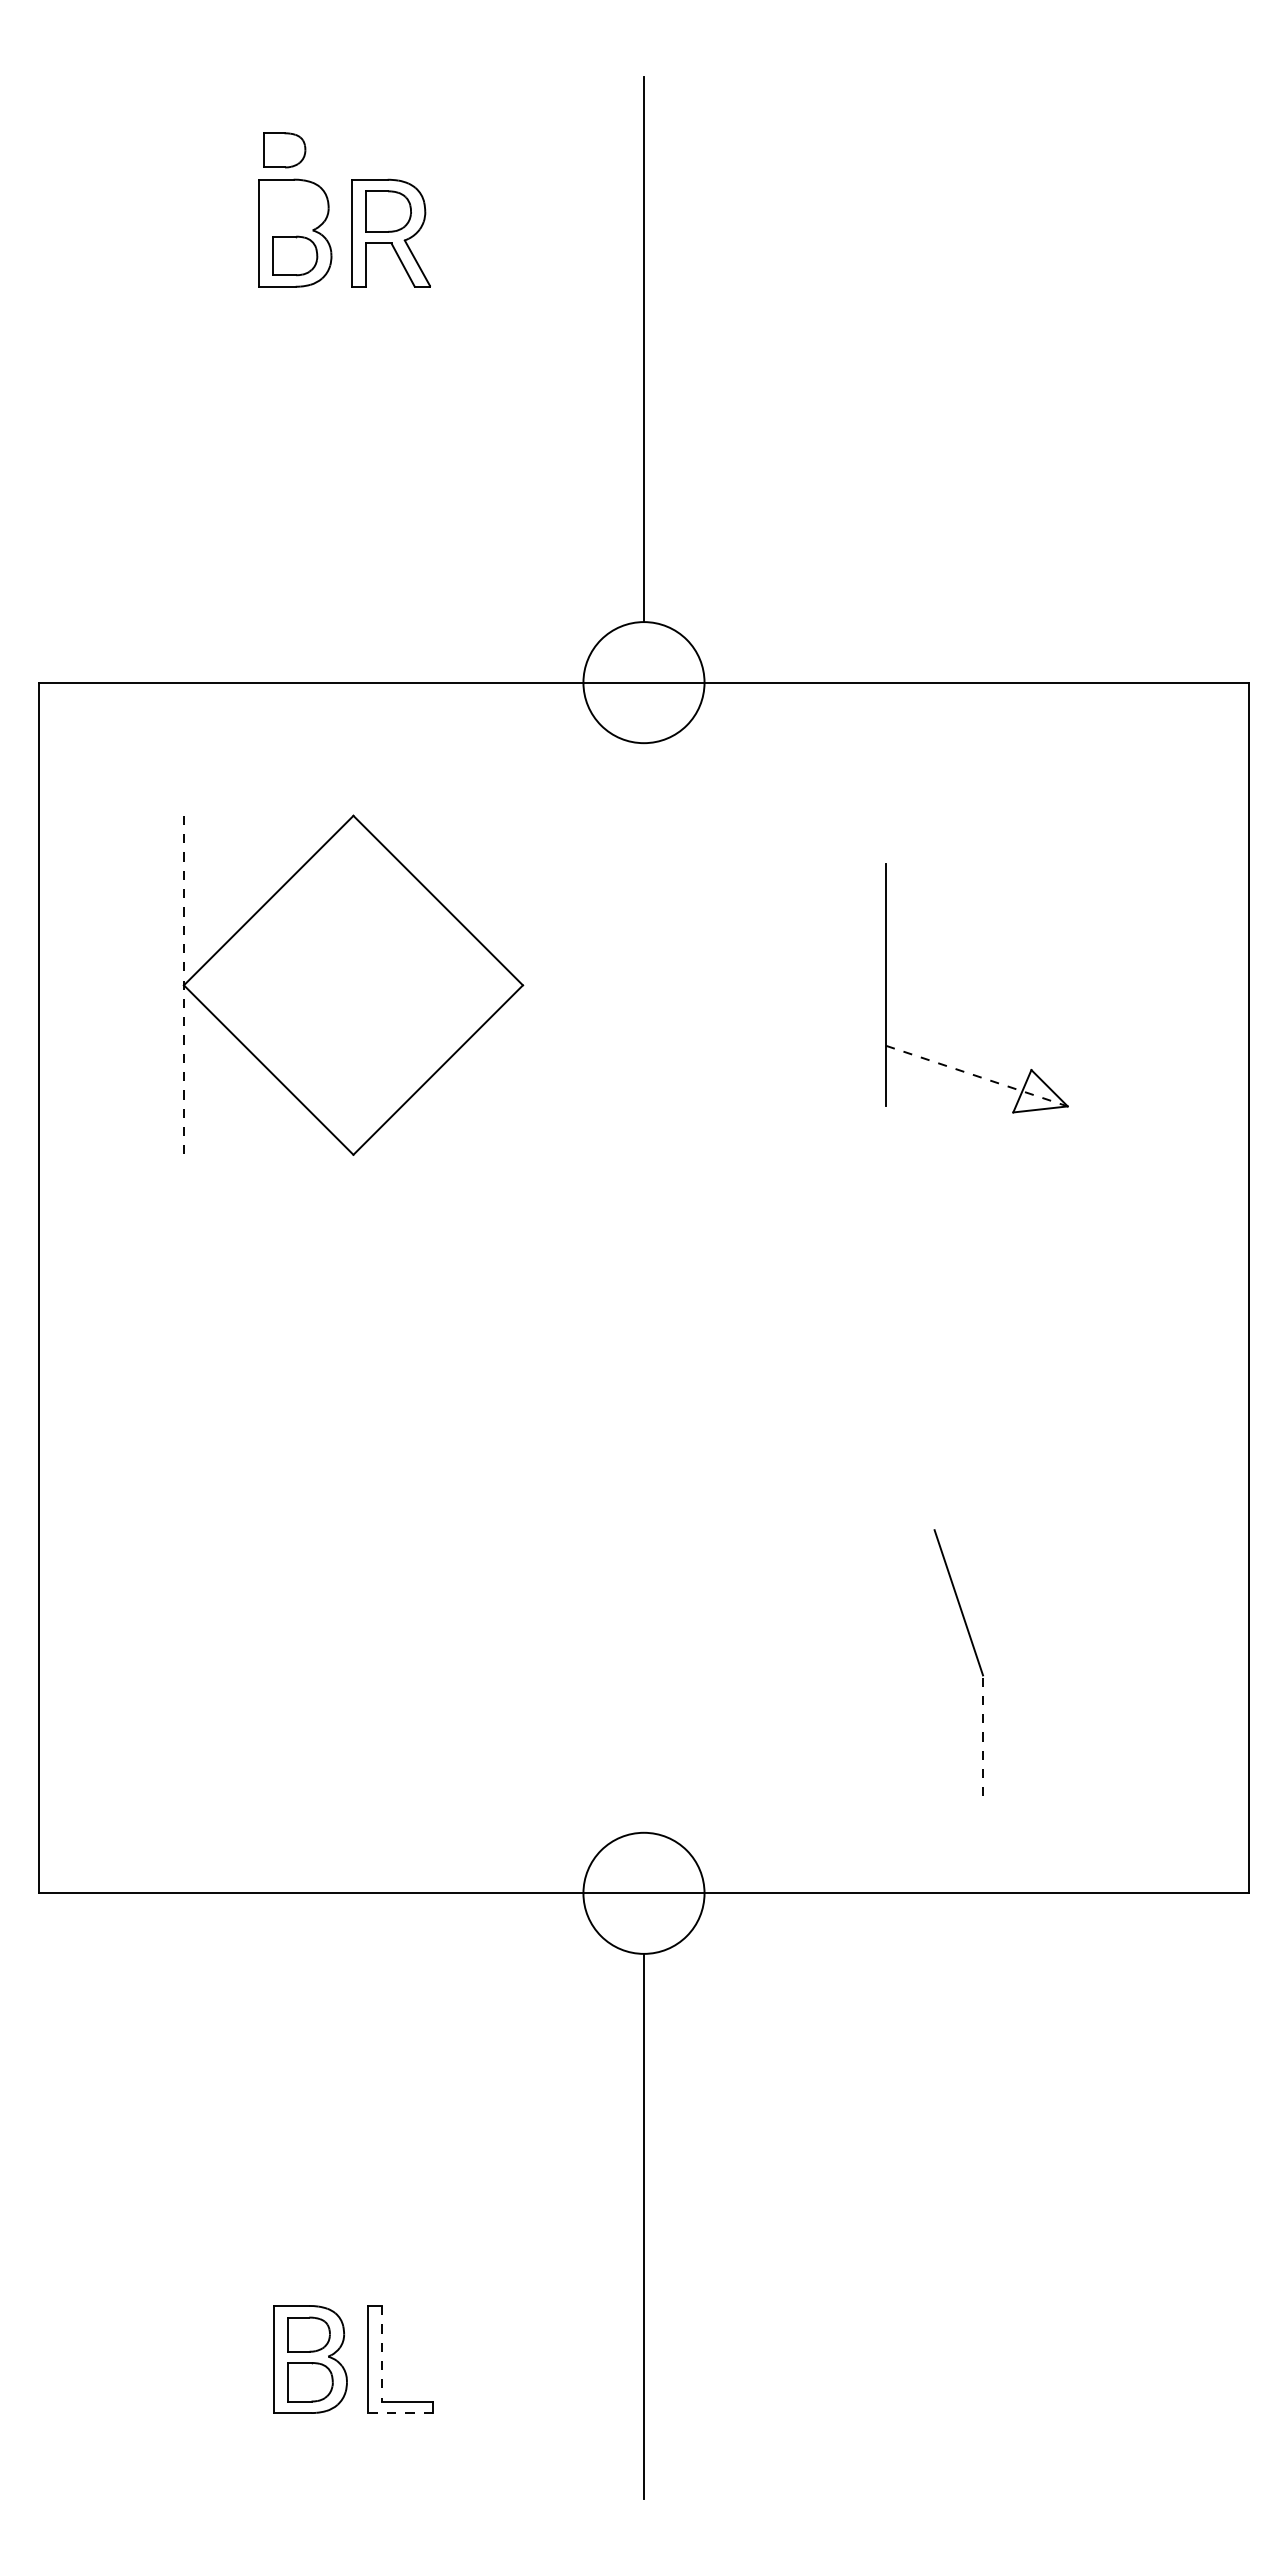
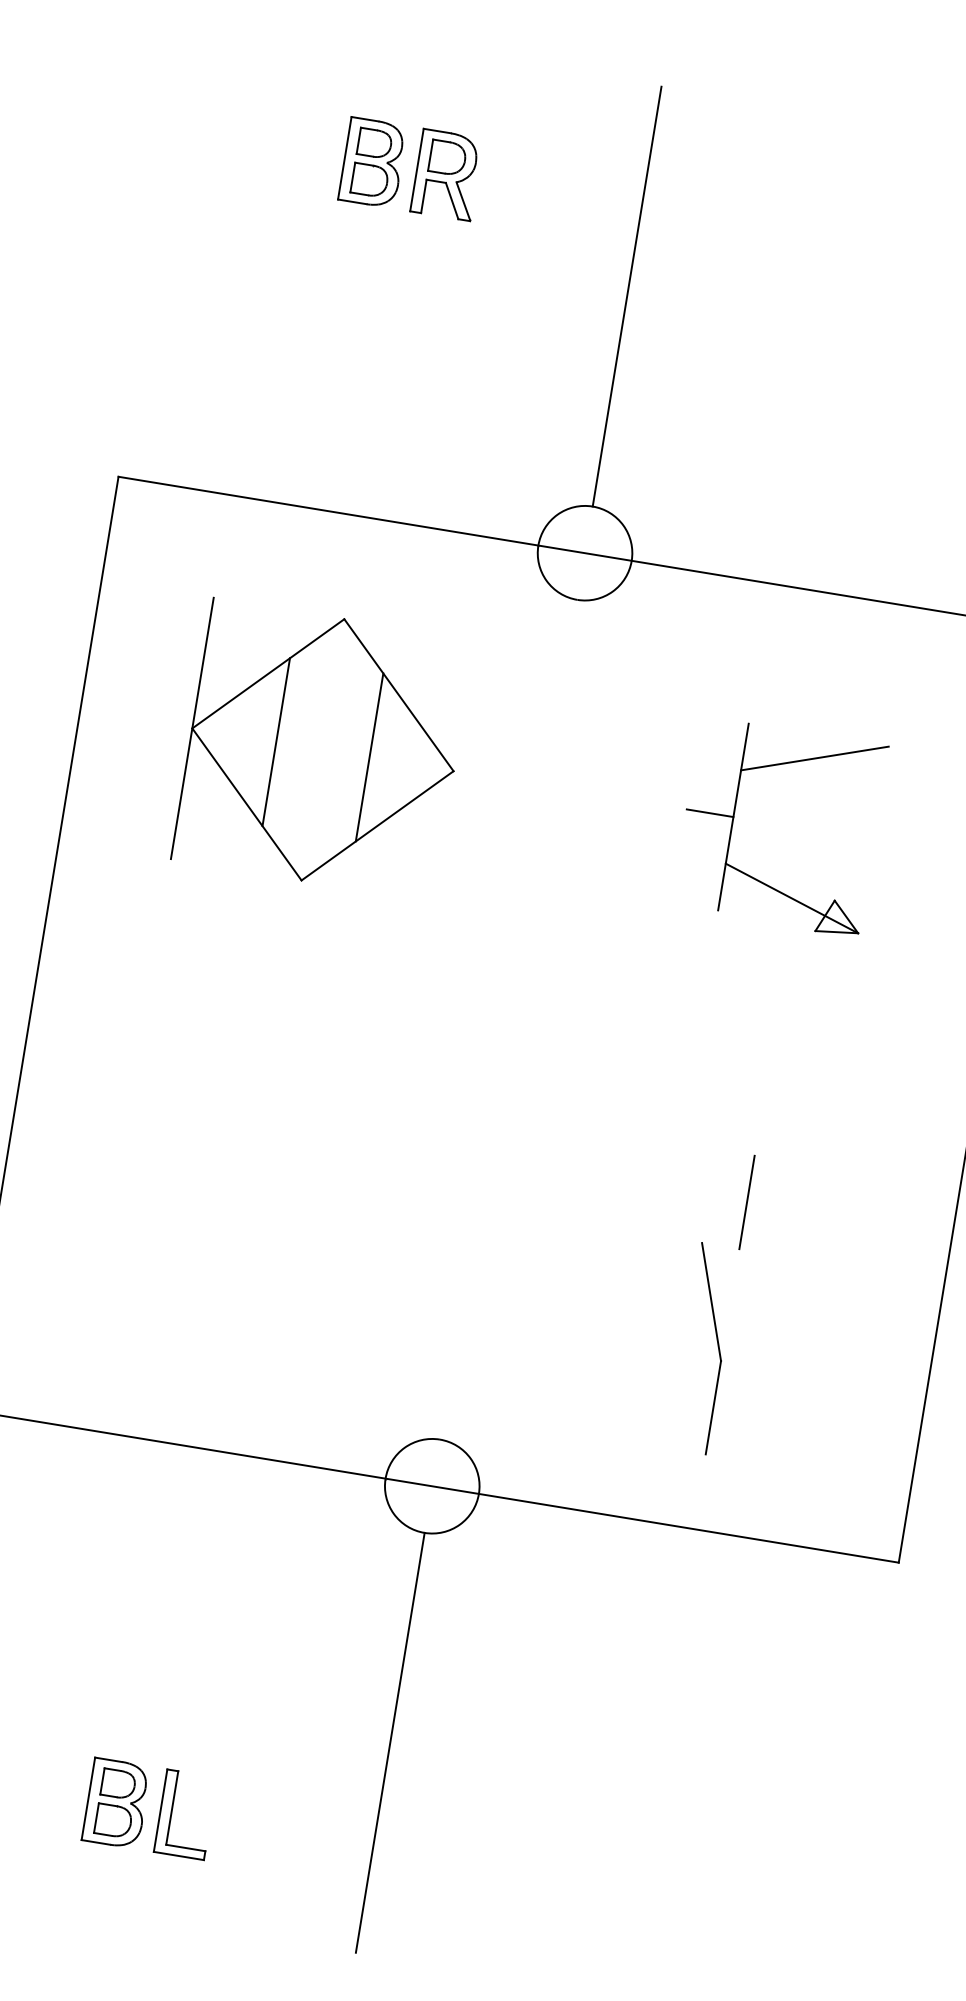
part: (284, 150) -> (374, 143), moved
line: (976, 894) -> (814, 758), added
line: (183, 985) -> (191, 728), dashed -> solid
line: (292, 985) -> (275, 742), added
line: (413, 985) -> (369, 757), added
line: (855, 985) -> (709, 813), added
line: (976, 1076) -> (791, 898), dashed -> solid
line: (983, 1469) -> (747, 1202), added
line: (983, 1735) -> (713, 1407), dashed -> solid
line: (382, 2353) -> (172, 1807), dashed -> solid
line: (399, 2413) -> (178, 1856), dashed -> solid

